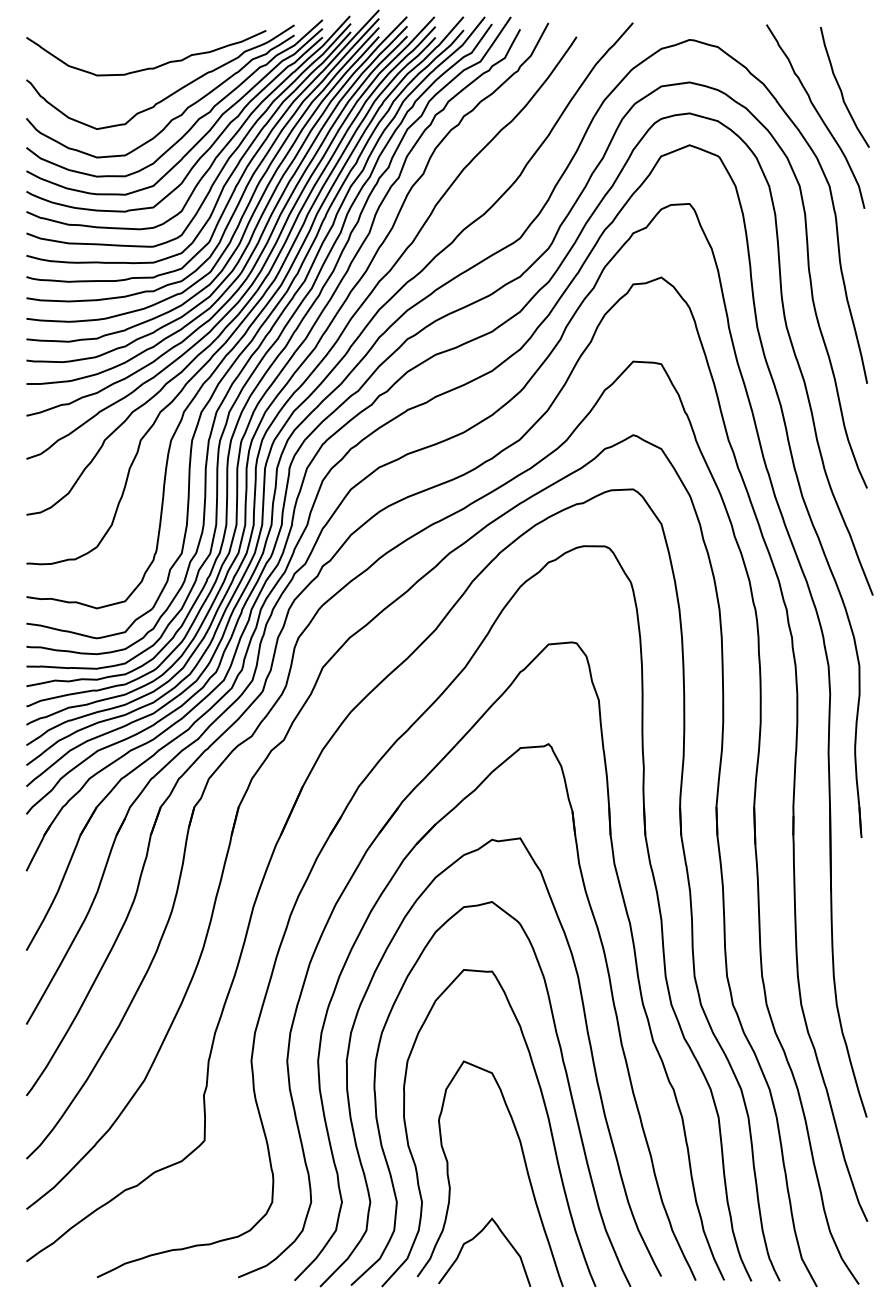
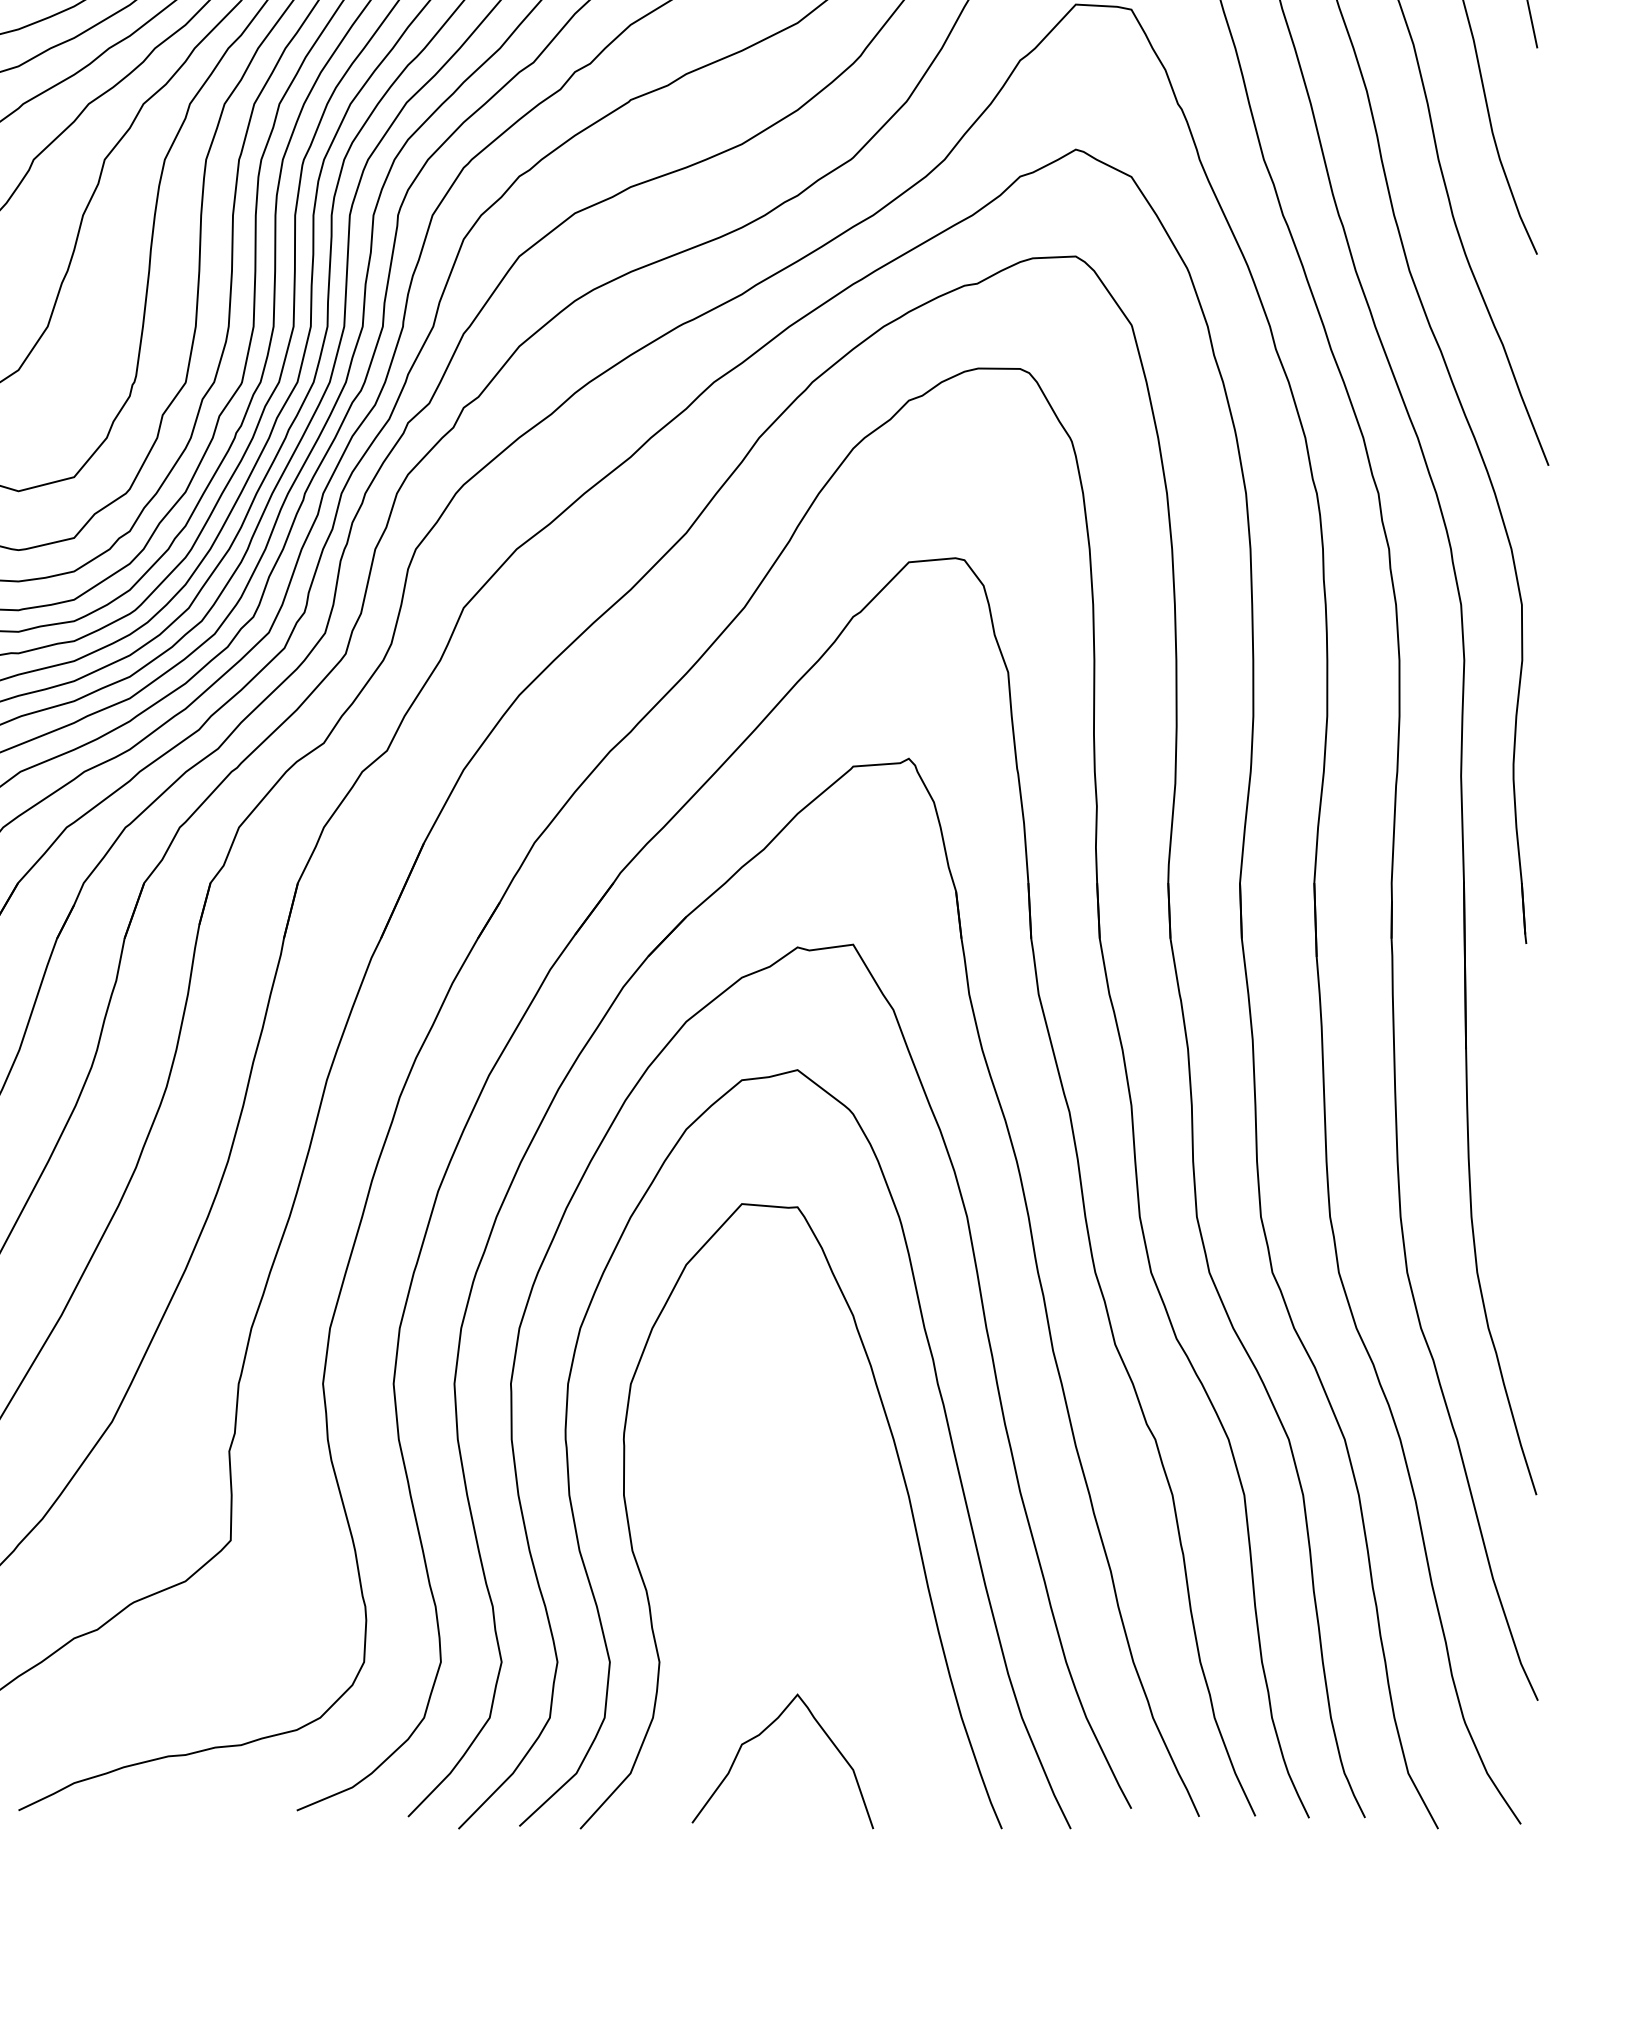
curve: (524, 1164) -> (861, 1587), removed

